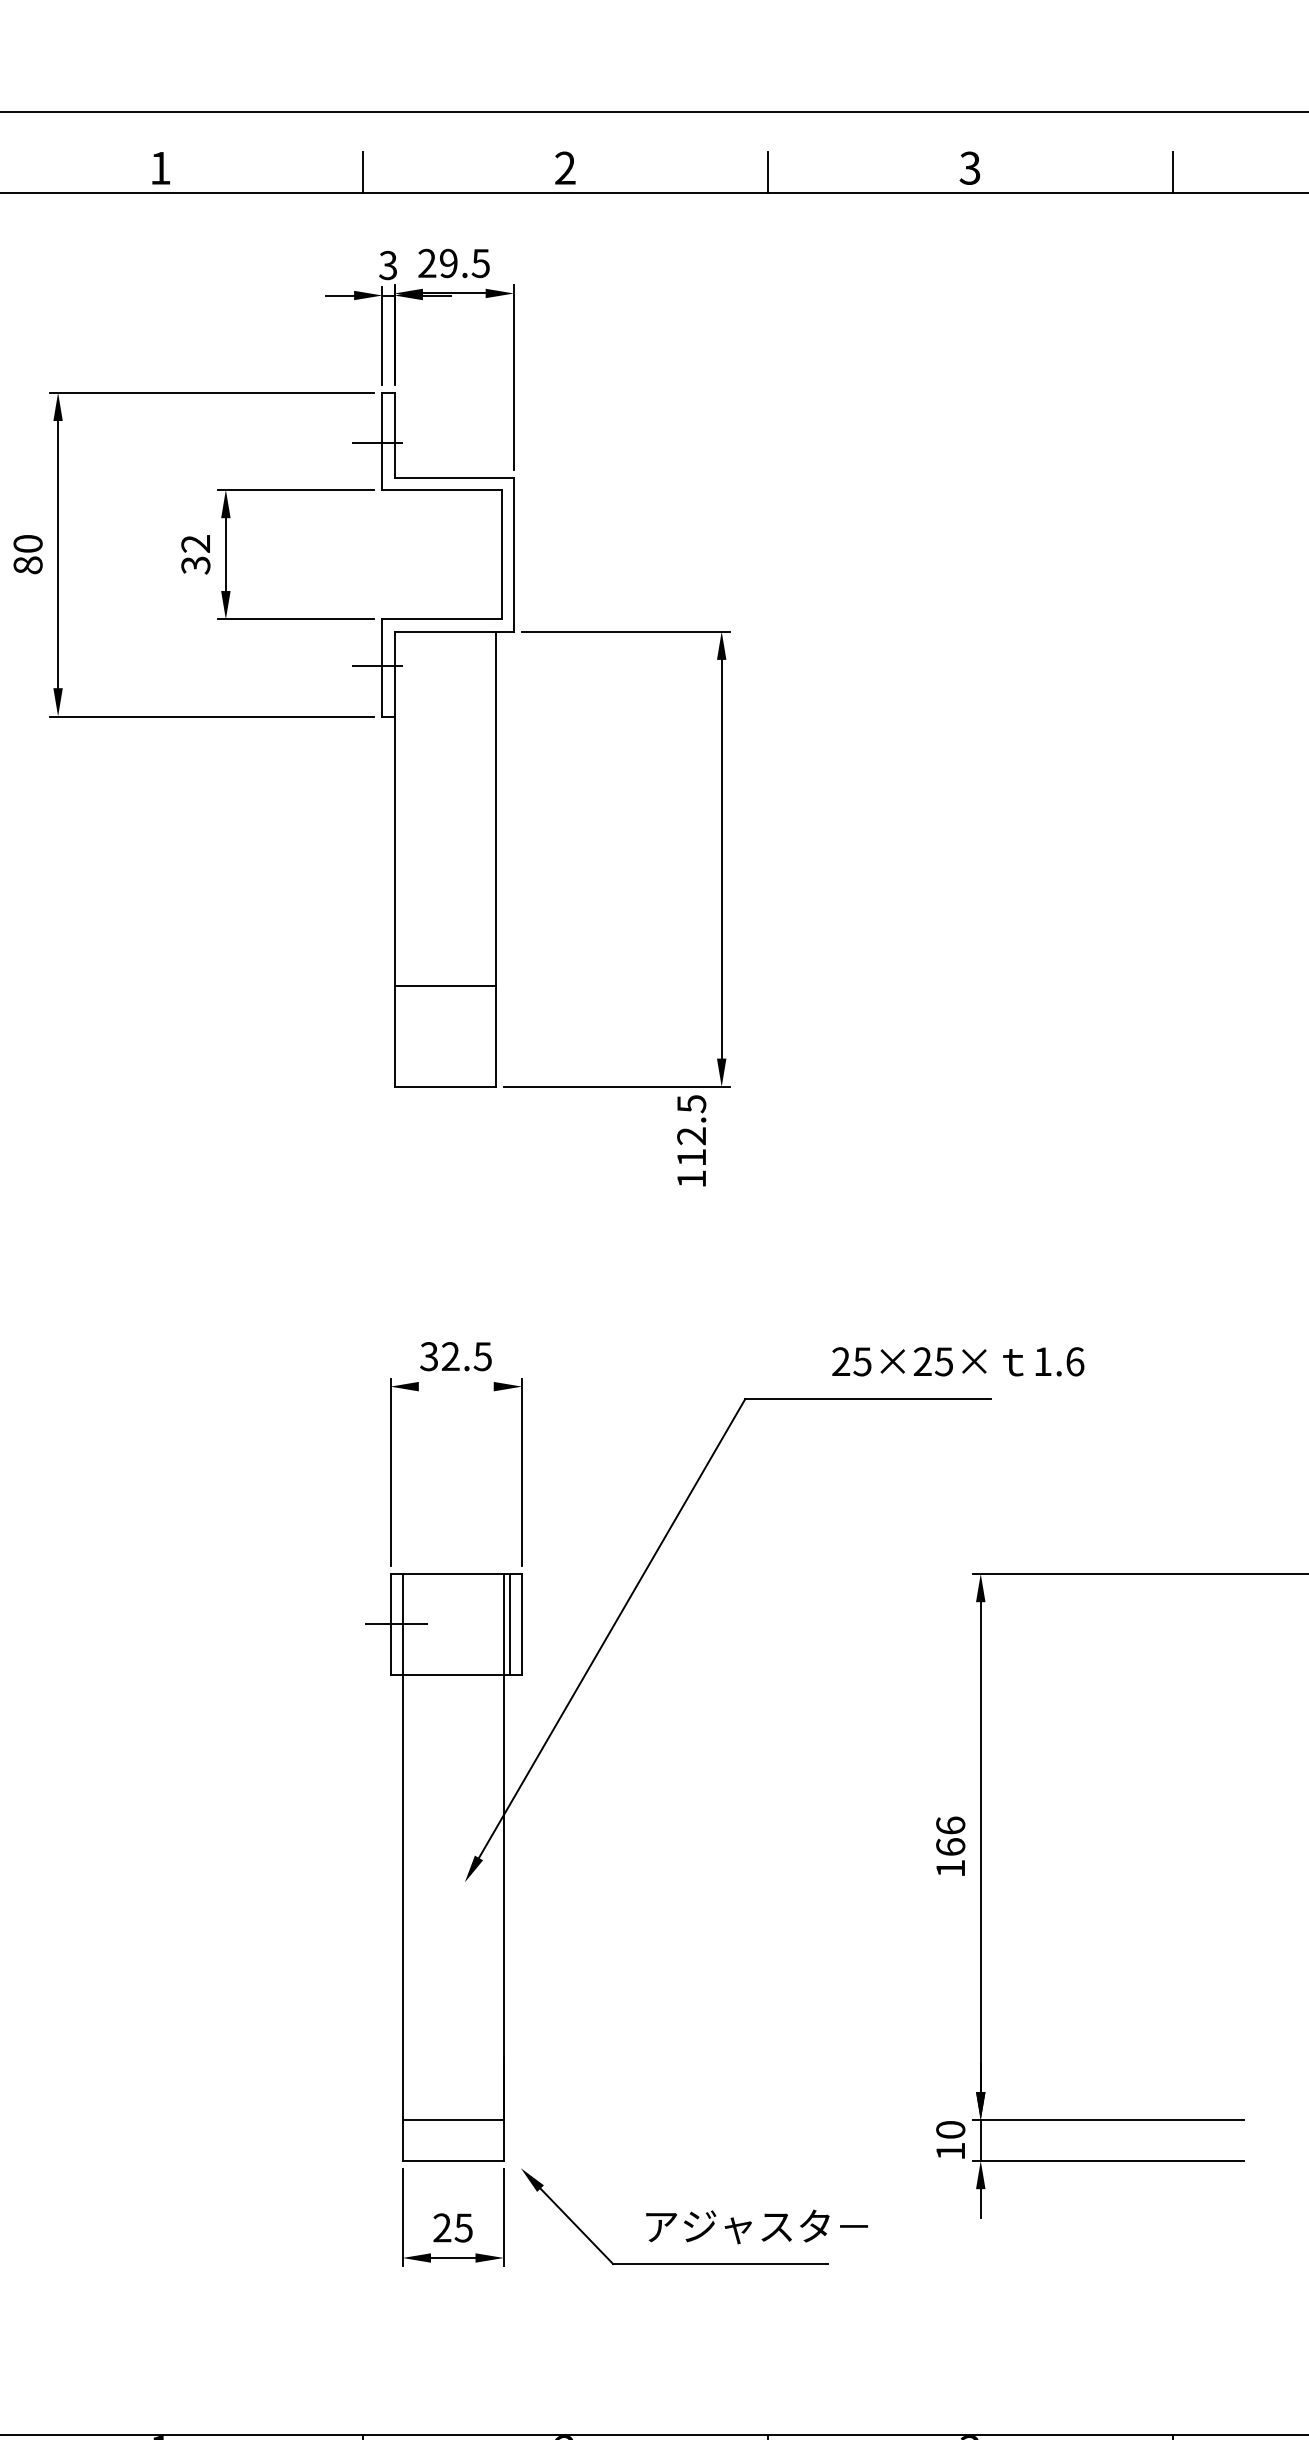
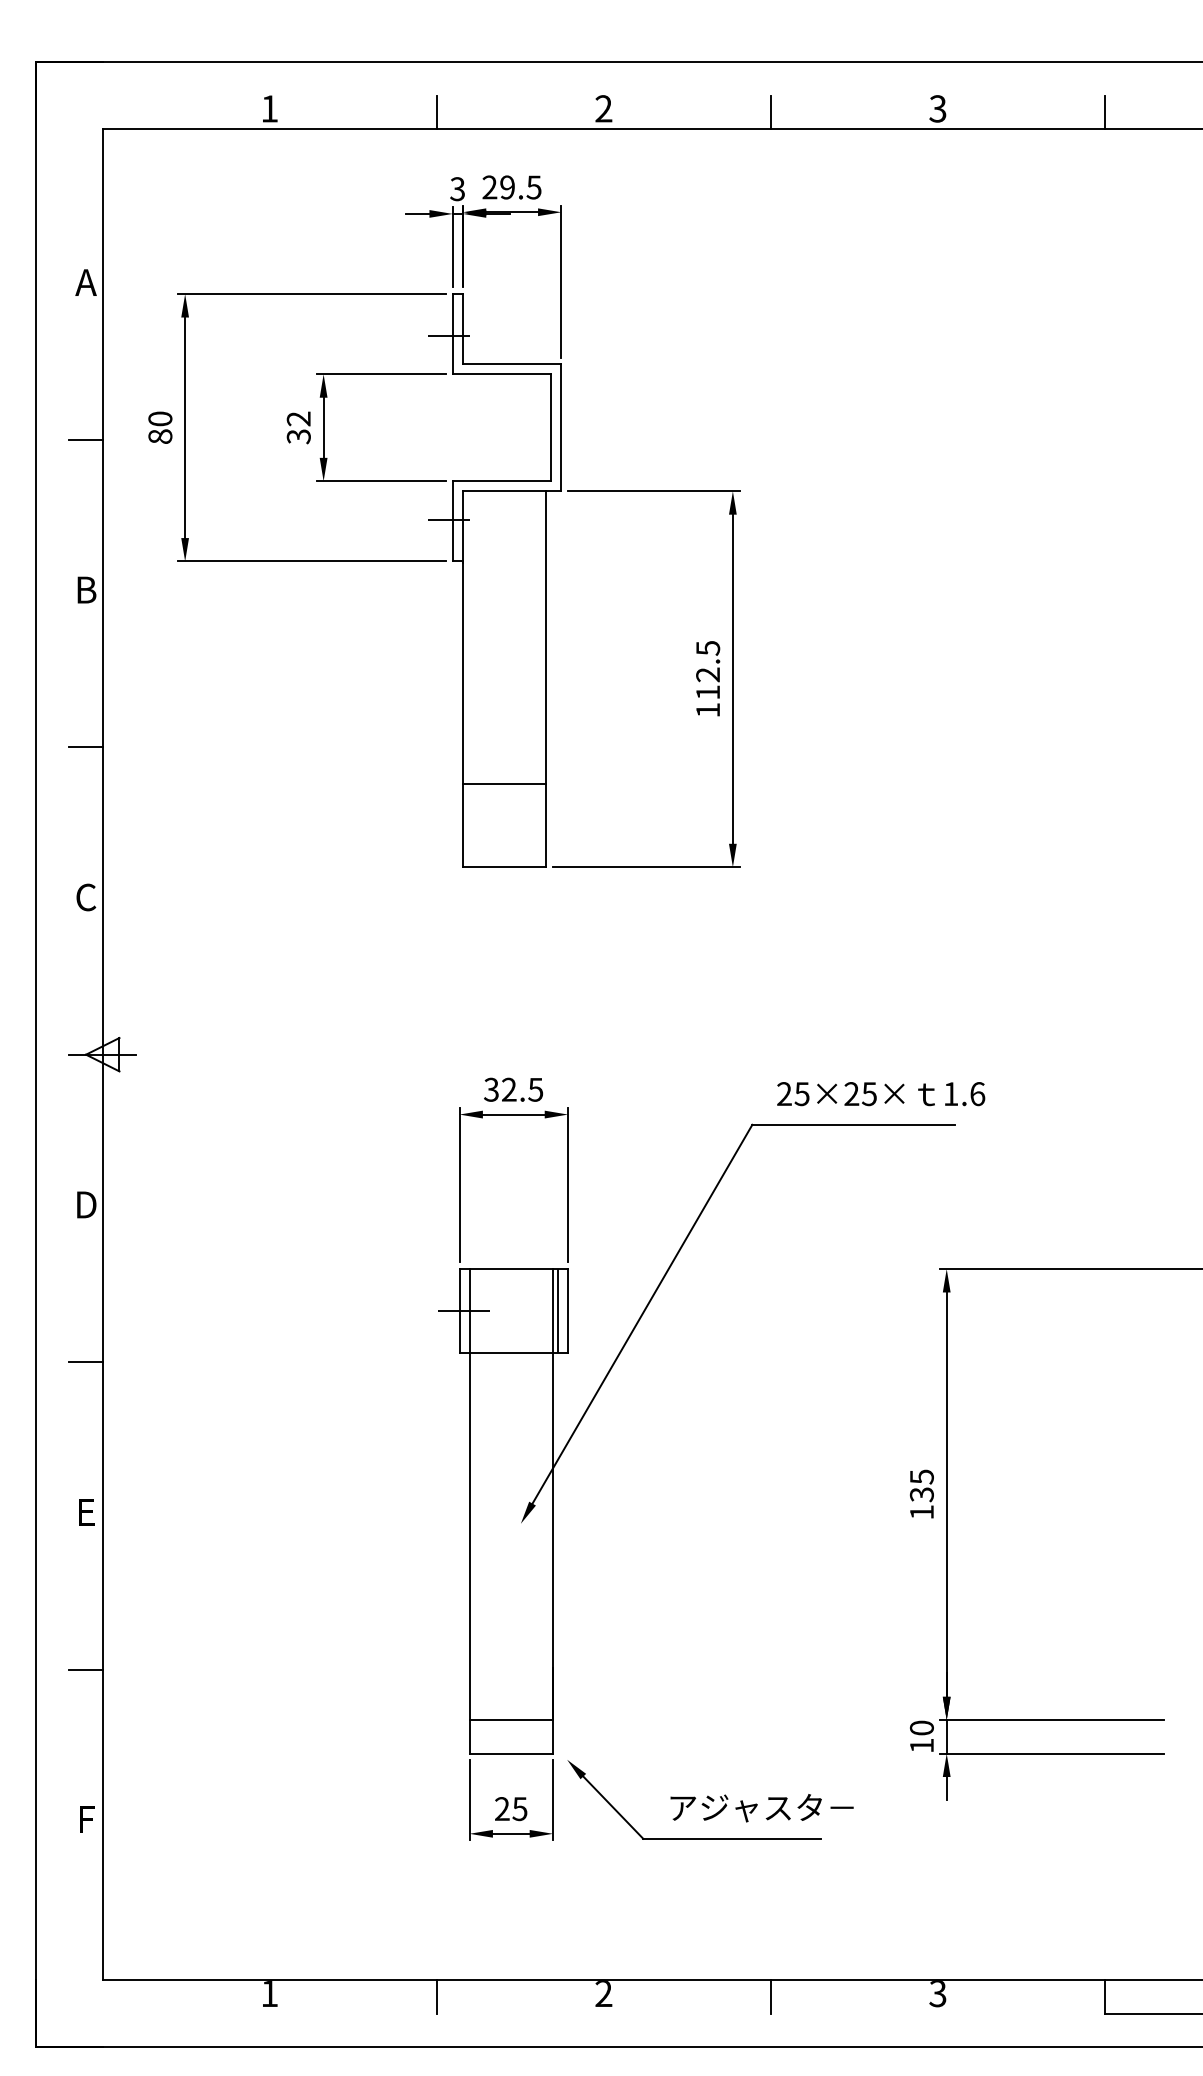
text: (692, 1140) -> (708, 678), moved
text: (958, 1362) -> (881, 1094), moved
line: (455, 1386) -> (513, 1114), added
text: (950, 1836) -> (921, 1485), 166 -> 135

